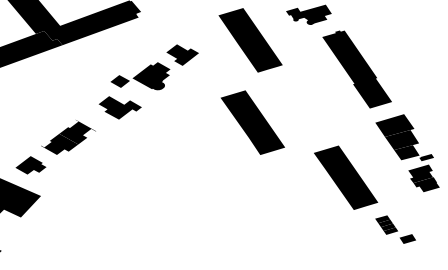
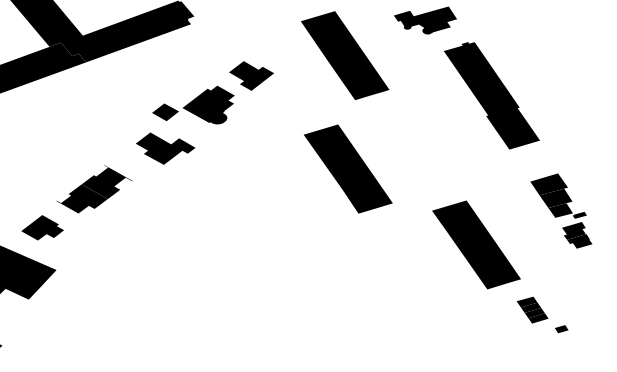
part: (407, 152) -> (561, 210), size x0.7
part: (407, 238) -> (561, 328), size x0.6

